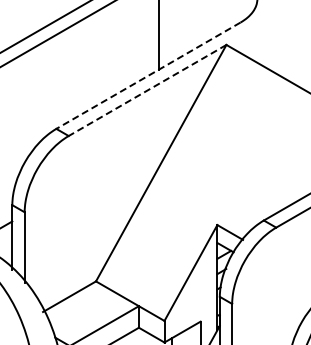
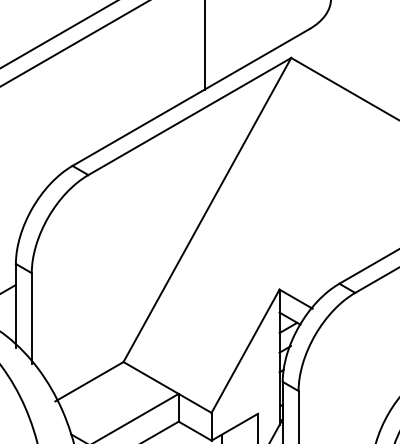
line: (148, 75) -> (190, 97), dashed -> solid
line: (147, 90) -> (189, 116), dashed -> solid

